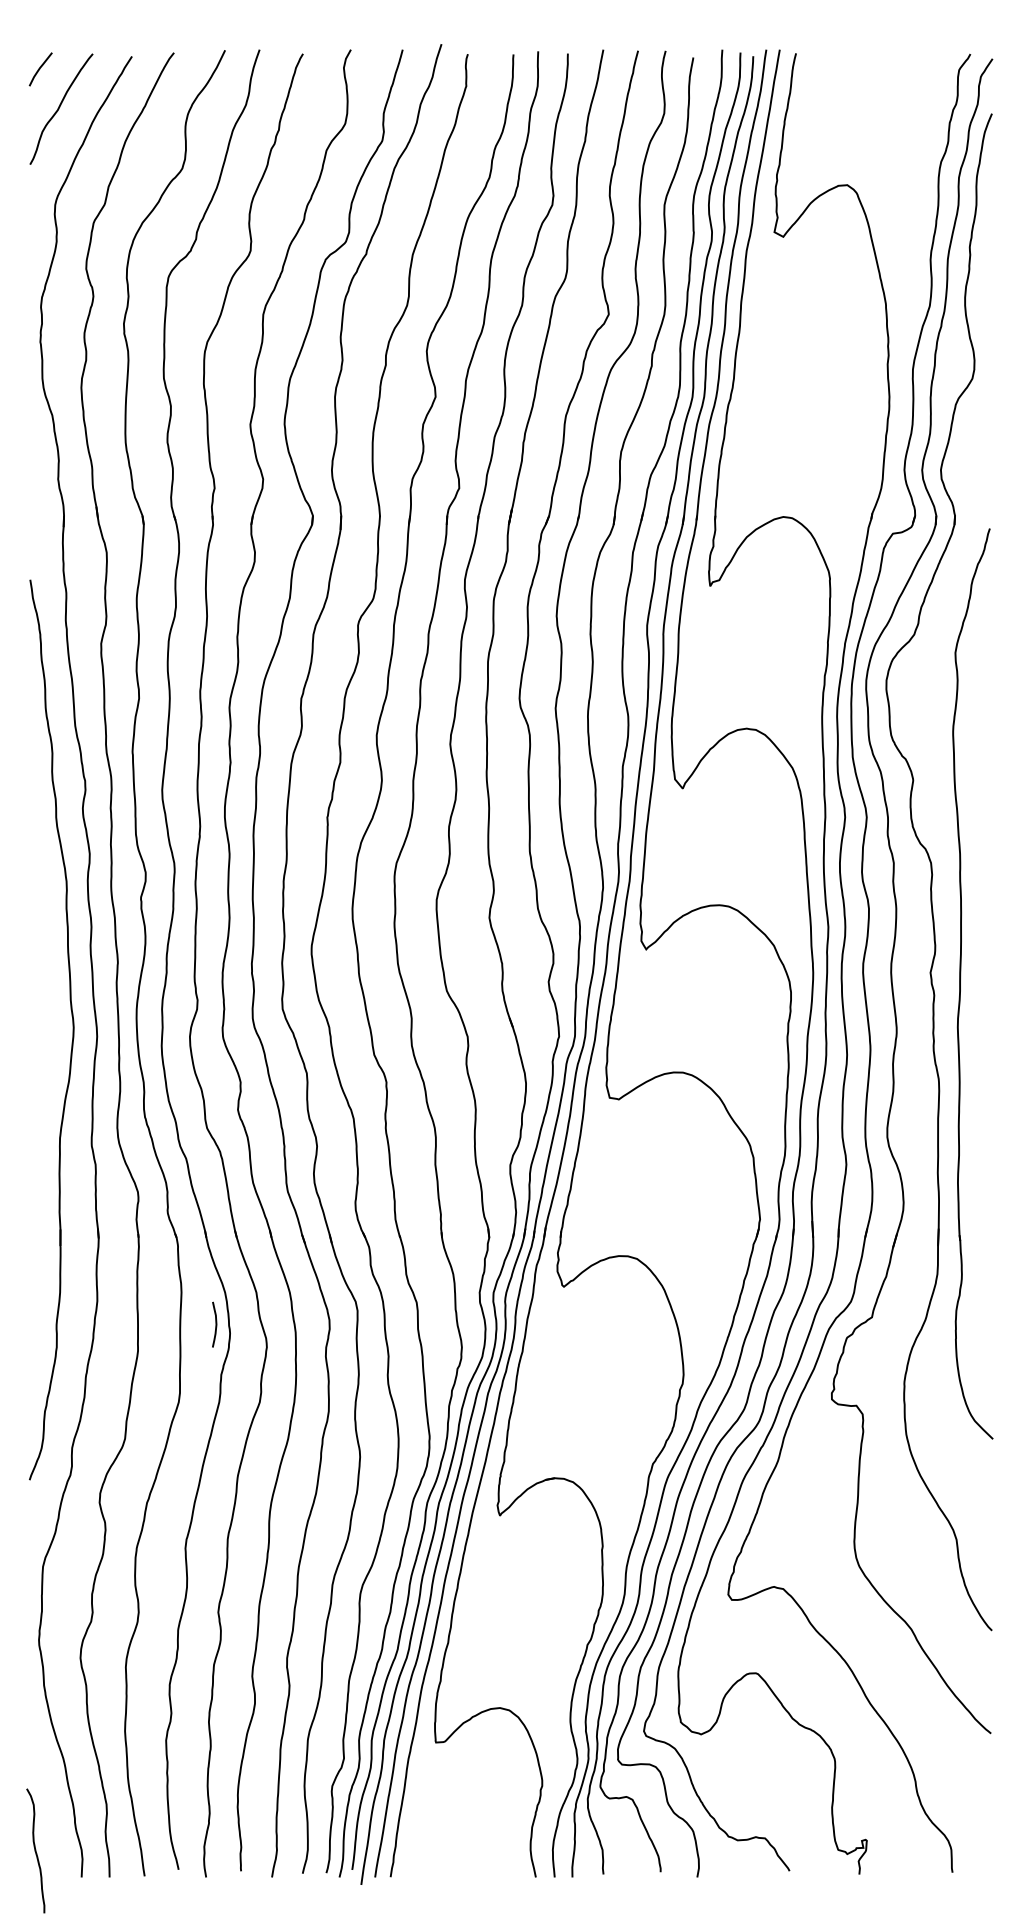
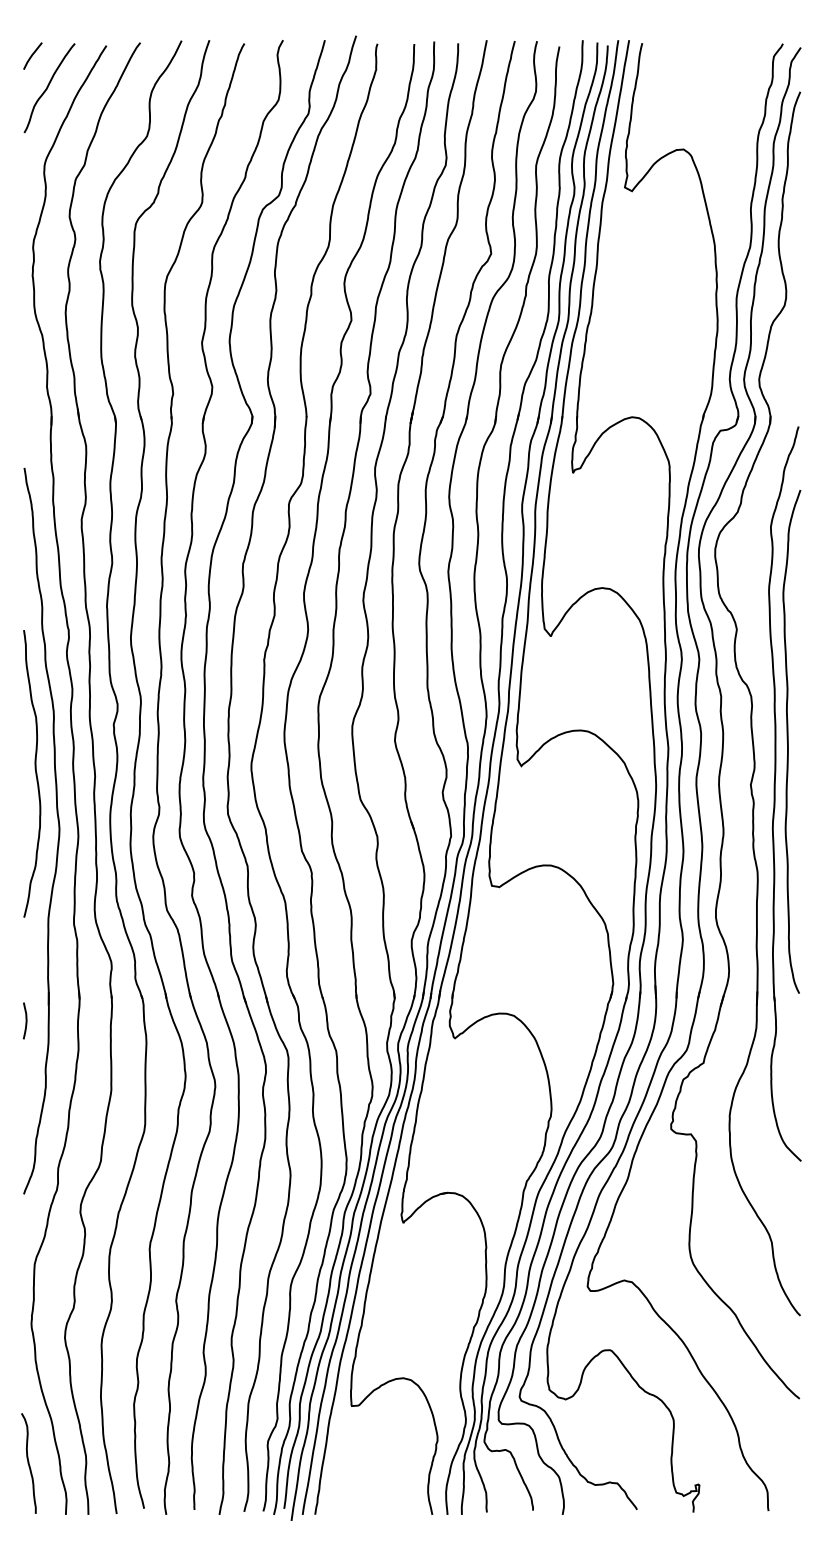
curve: (977, 918) -> (788, 741), added
curve: (43, 958) -> (35, 773), added
curve: (215, 1324) -> (25, 1020), moved
curve: (35, 1850) -> (28, 1463), moved

